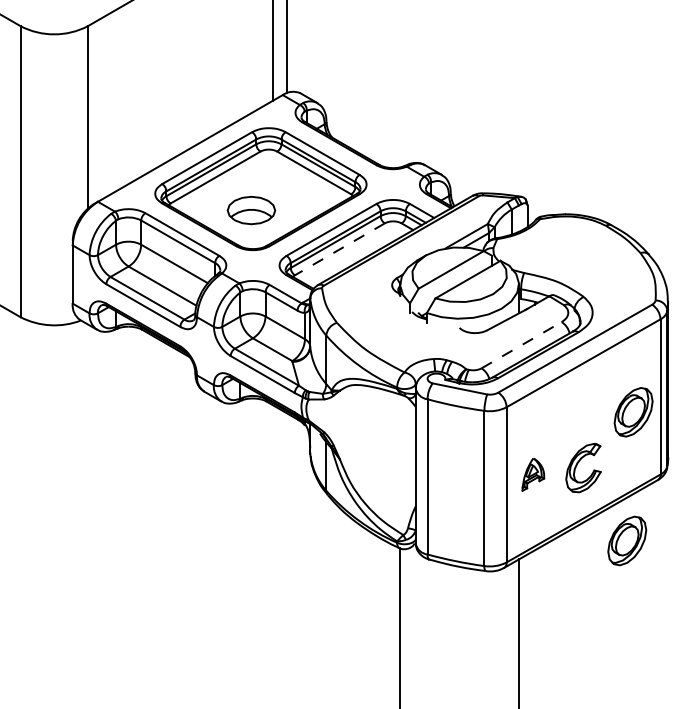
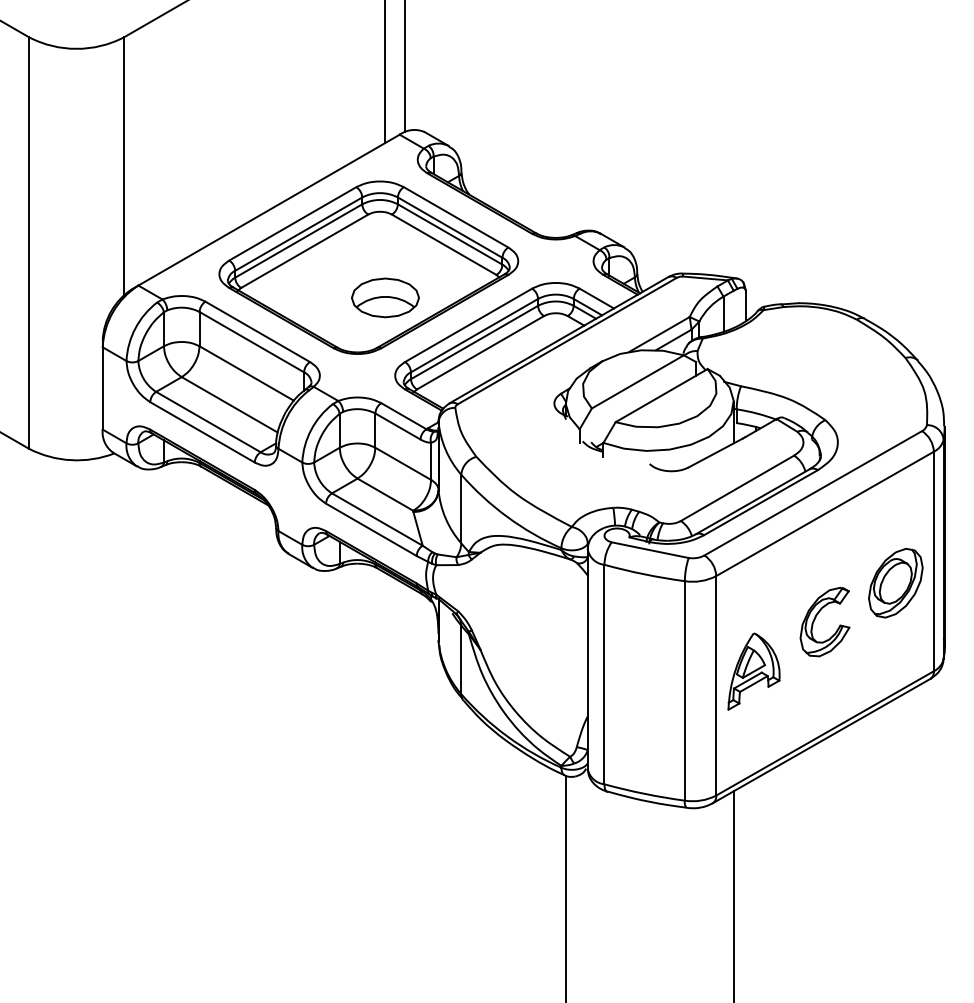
part: (251, 210) -> (385, 297), moved
line: (339, 249) -> (480, 353), dashed -> solid
line: (521, 345) -> (737, 488), dashed -> solid
part: (577, 464) -> (816, 617), moved
part: (532, 474) -> (753, 671), size x1.67
part: (627, 540) -> (886, 764), removed

